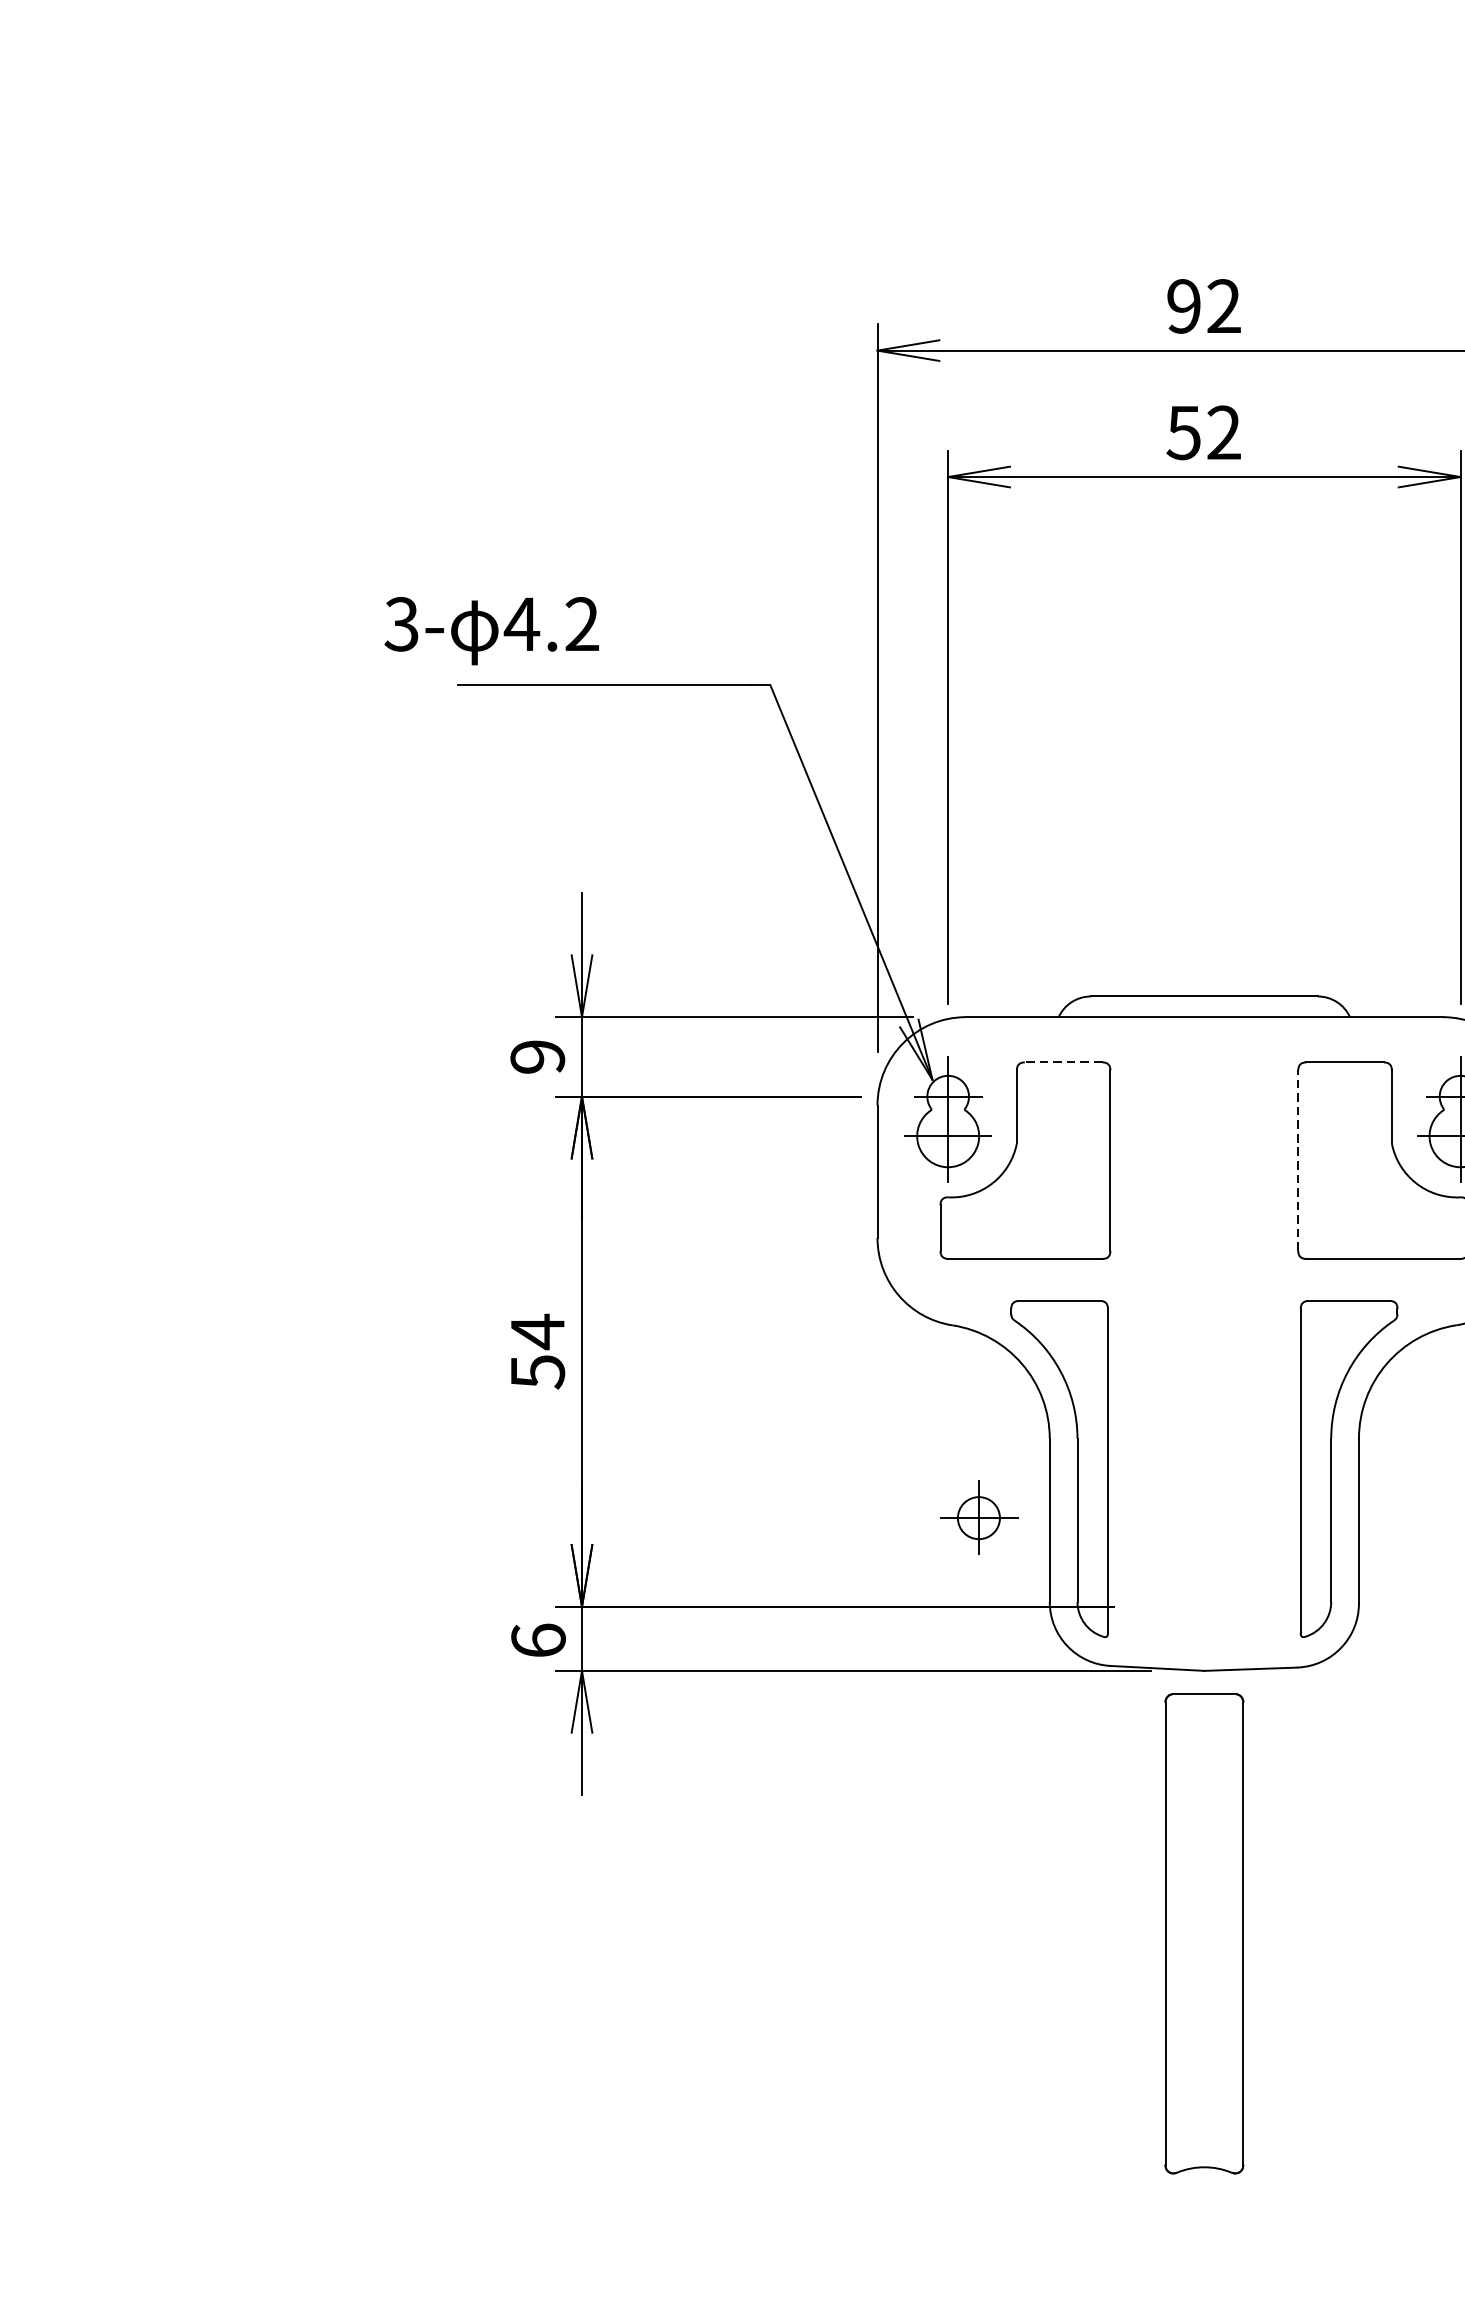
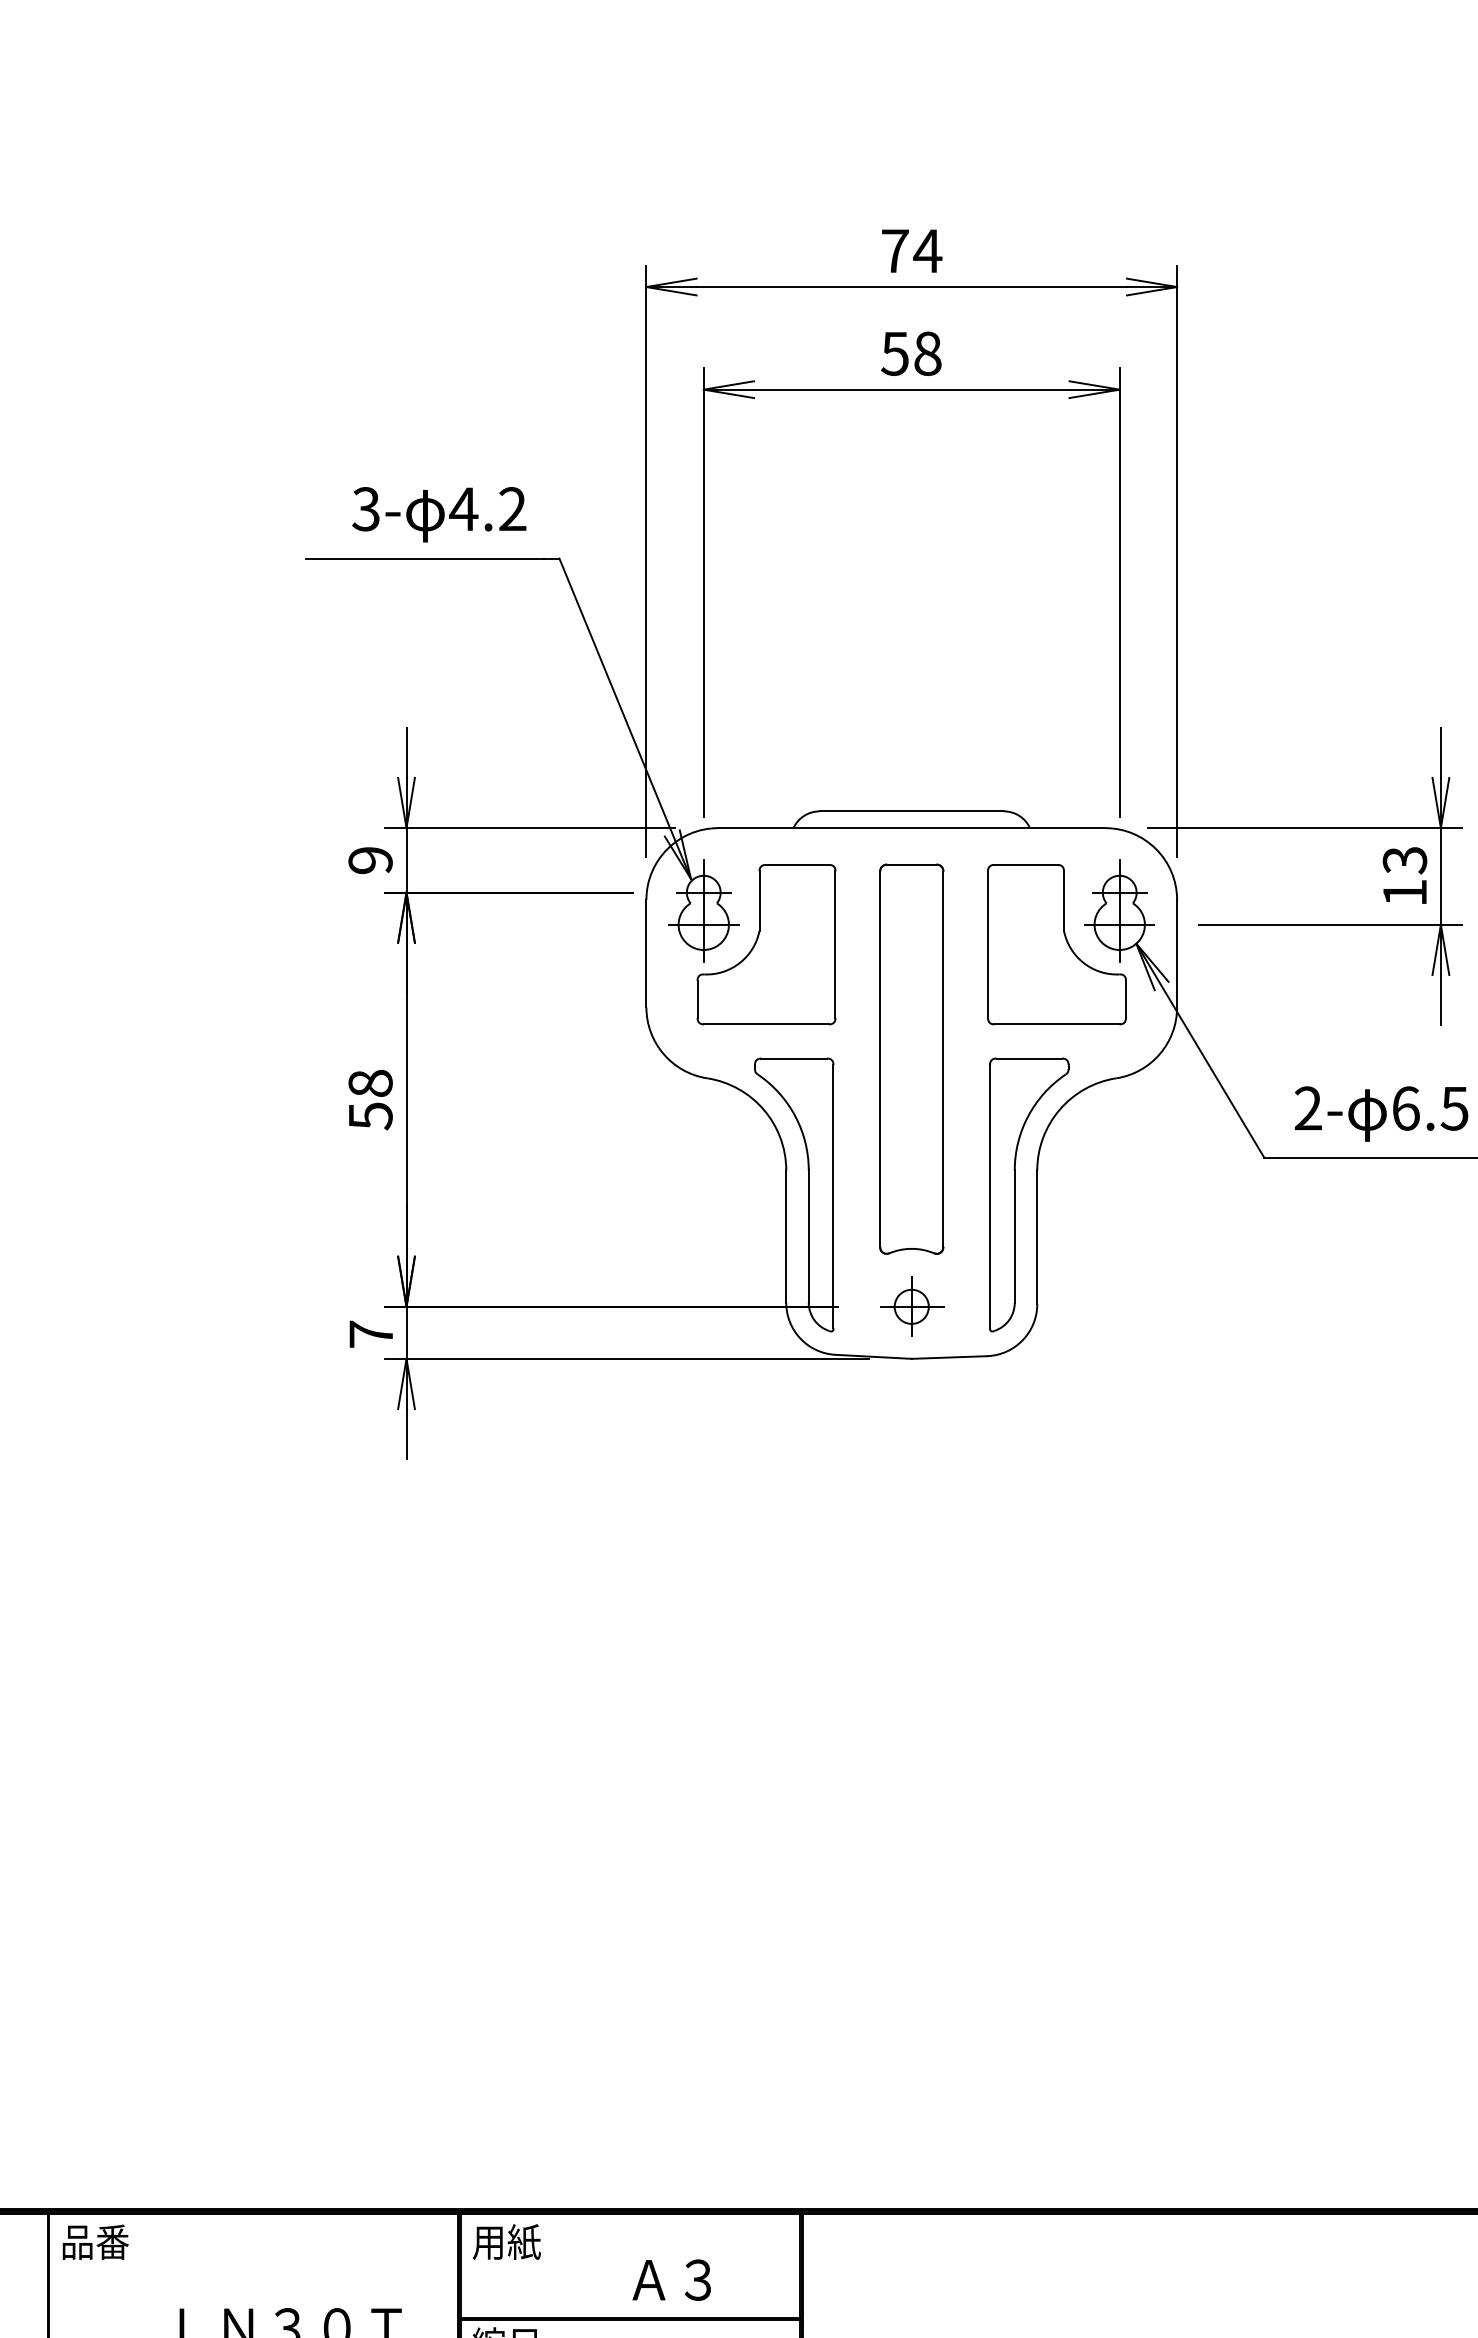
text: (1204, 306) -> (911, 251), 92 -> 74
text: (1223, 432) -> (927, 353), 52 -> 58
text: (492, 630) -> (439, 514), moved
line: (1063, 1061) -> (797, 864), dashed -> solid
line: (1298, 1160) -> (988, 944), dashed -> solid
text: (537, 1331) -> (370, 1083), 54 -> 58
part: (979, 1517) -> (912, 1306), moved
text: (538, 1639) -> (371, 1333), 6 -> 7
part: (1204, 1932) -> (911, 1058), moved

